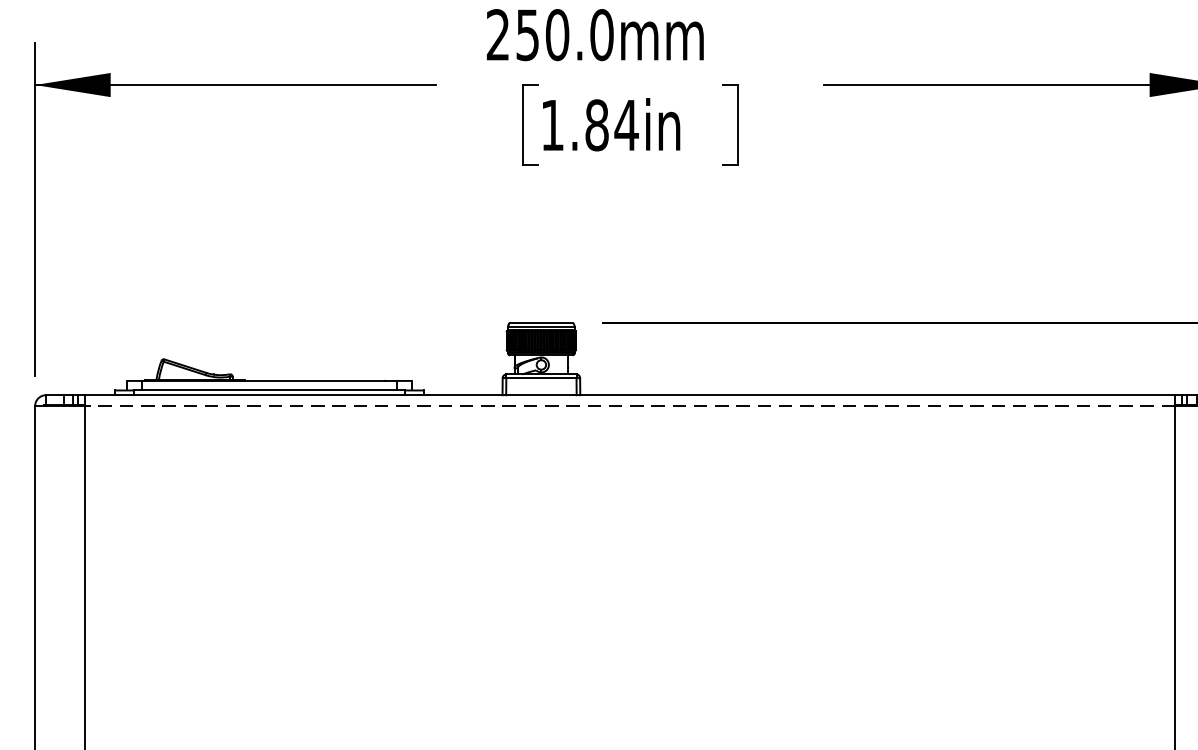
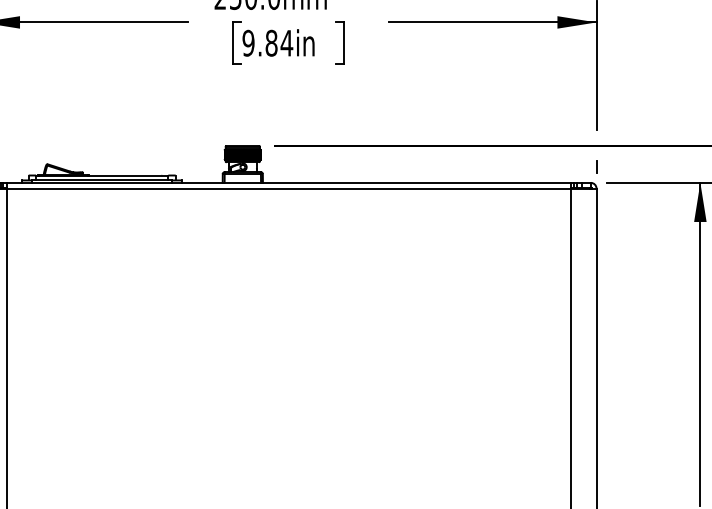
text: (552, 123) -> (248, 42), 1.84in -> 9.84in
line: (629, 406) -> (288, 188), dashed -> solid

